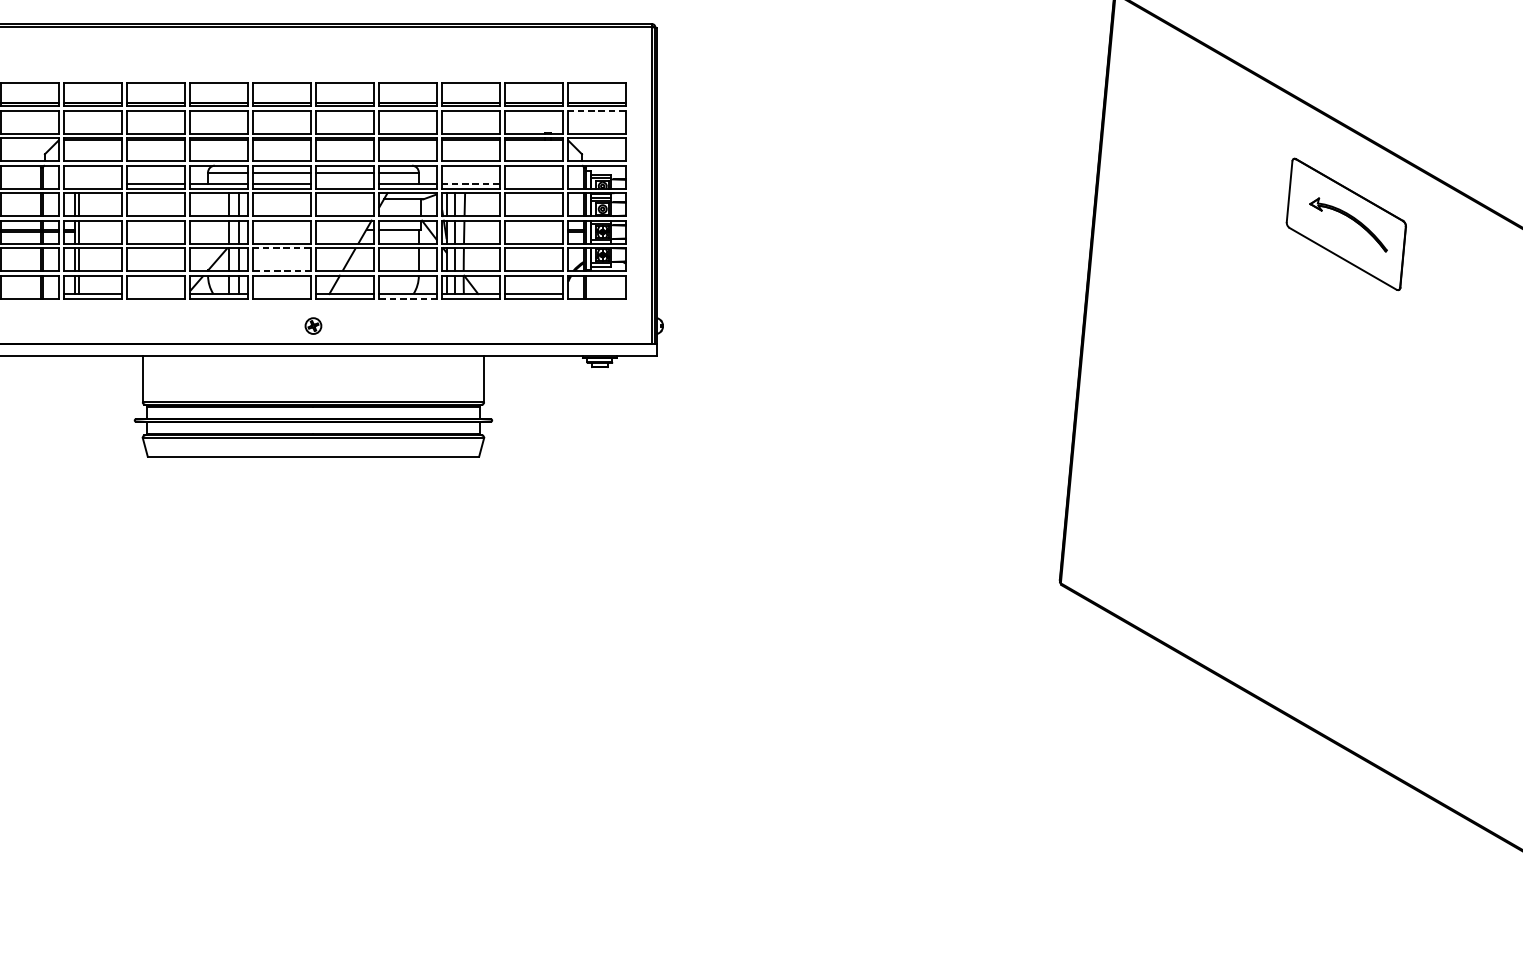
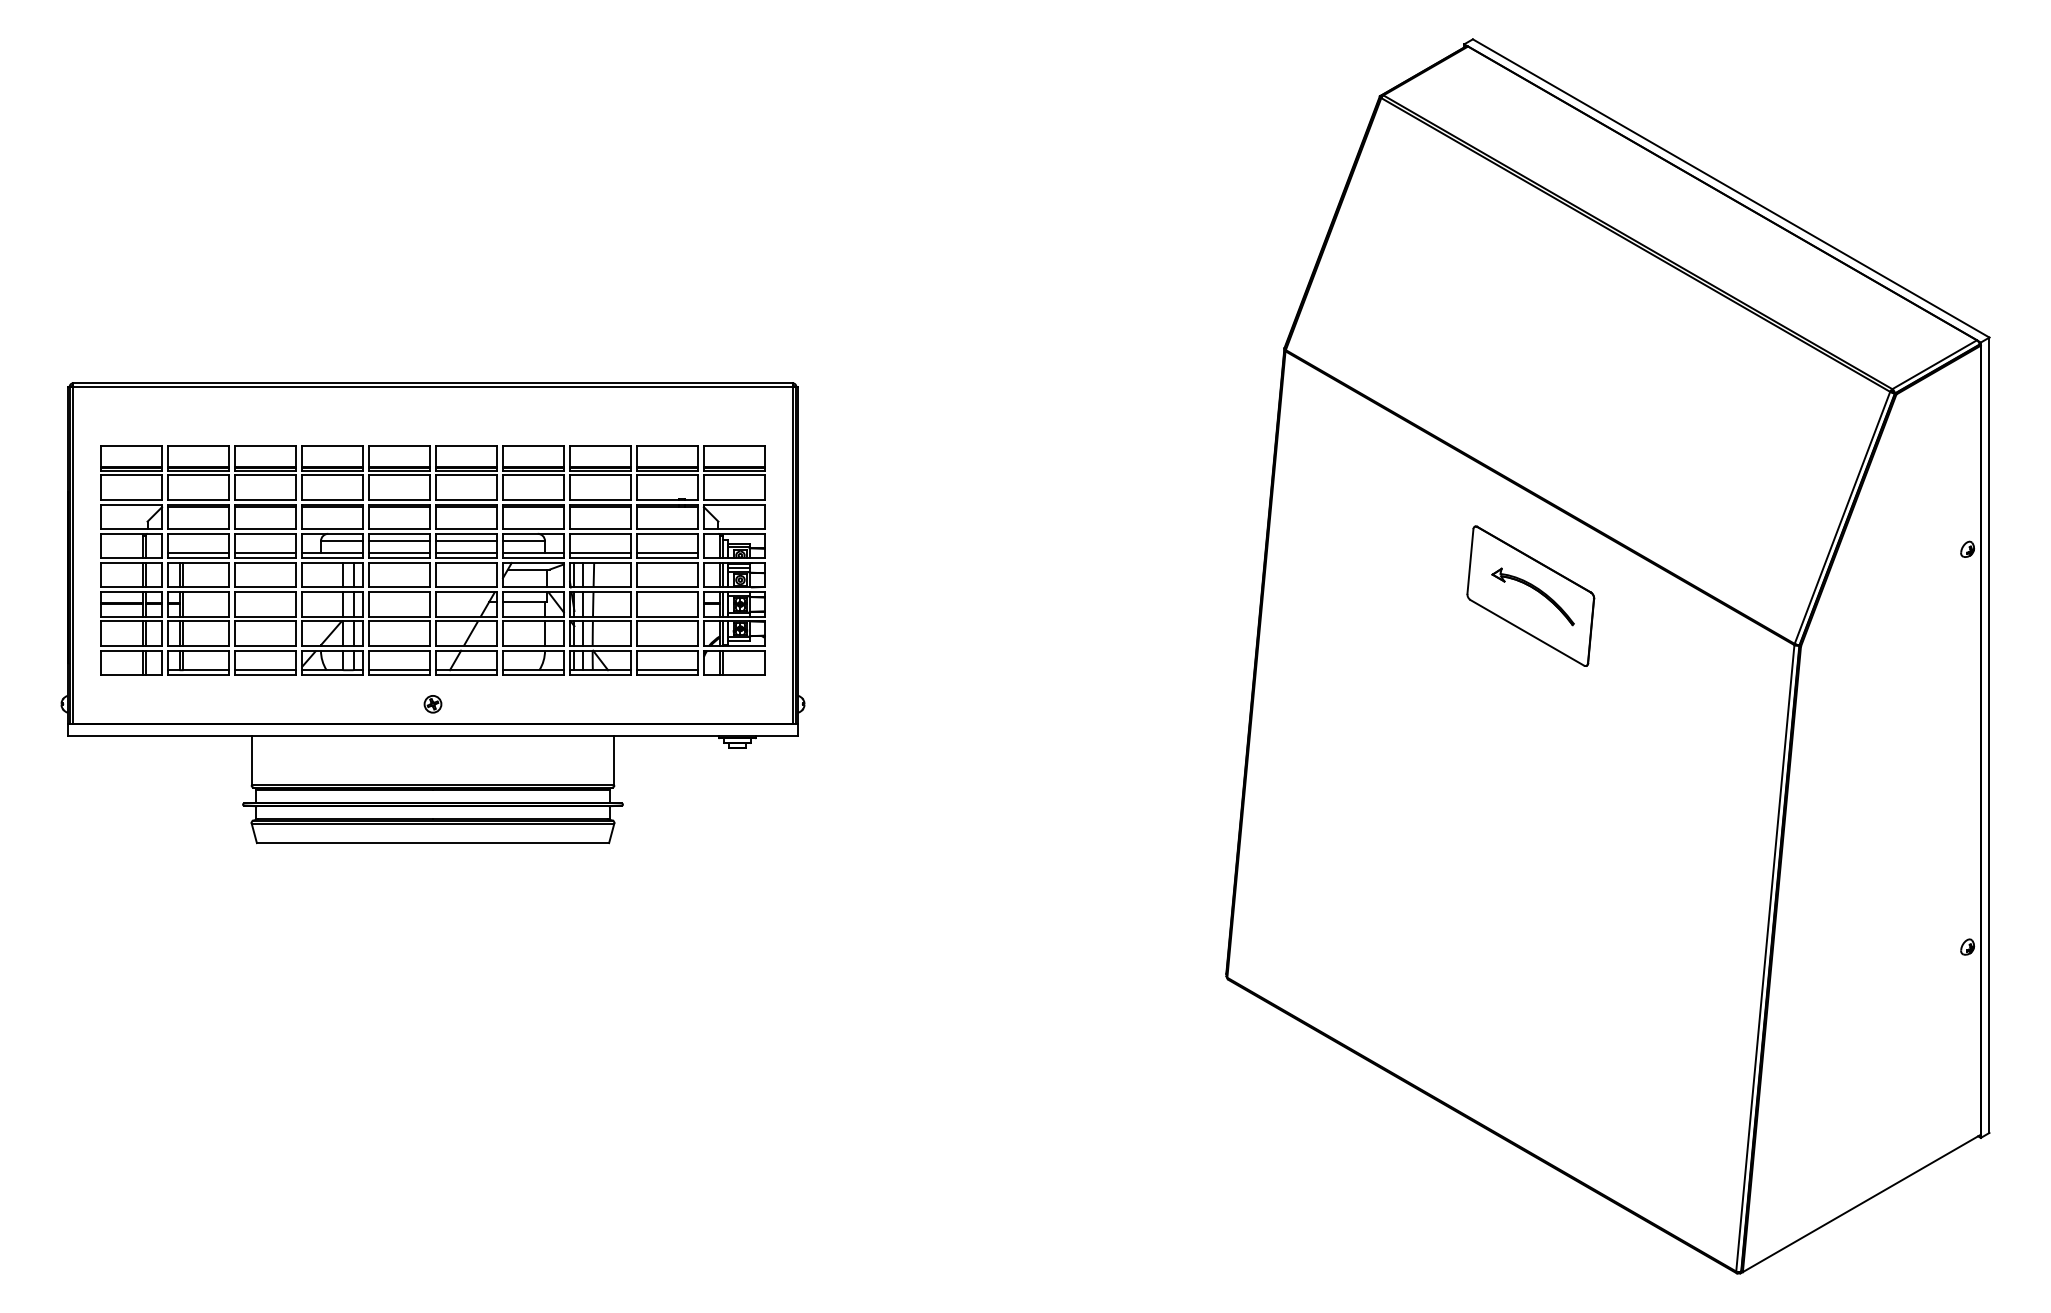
line: (596, 110) -> (733, 475), dashed -> solid
line: (92, 184) -> (198, 553), added
line: (344, 184) -> (466, 553), added
line: (470, 184) -> (599, 553), dashed -> solid
line: (533, 184) -> (666, 553), added
line: (281, 248) -> (399, 621), dashed -> solid
line: (282, 270) -> (400, 645), dashed -> solid
line: (155, 294) -> (265, 670), added
line: (281, 294) -> (399, 670), added
line: (408, 298) -> (533, 675), dashed -> solid

